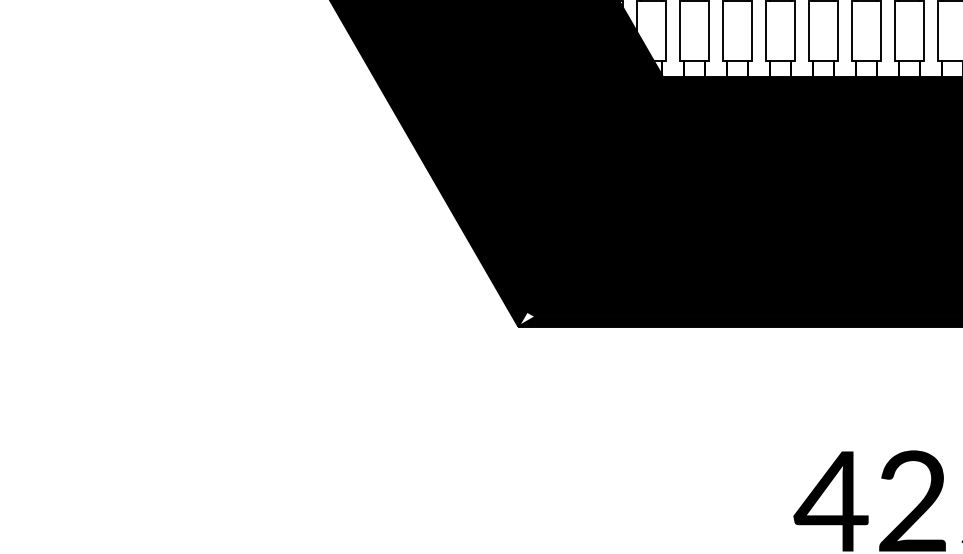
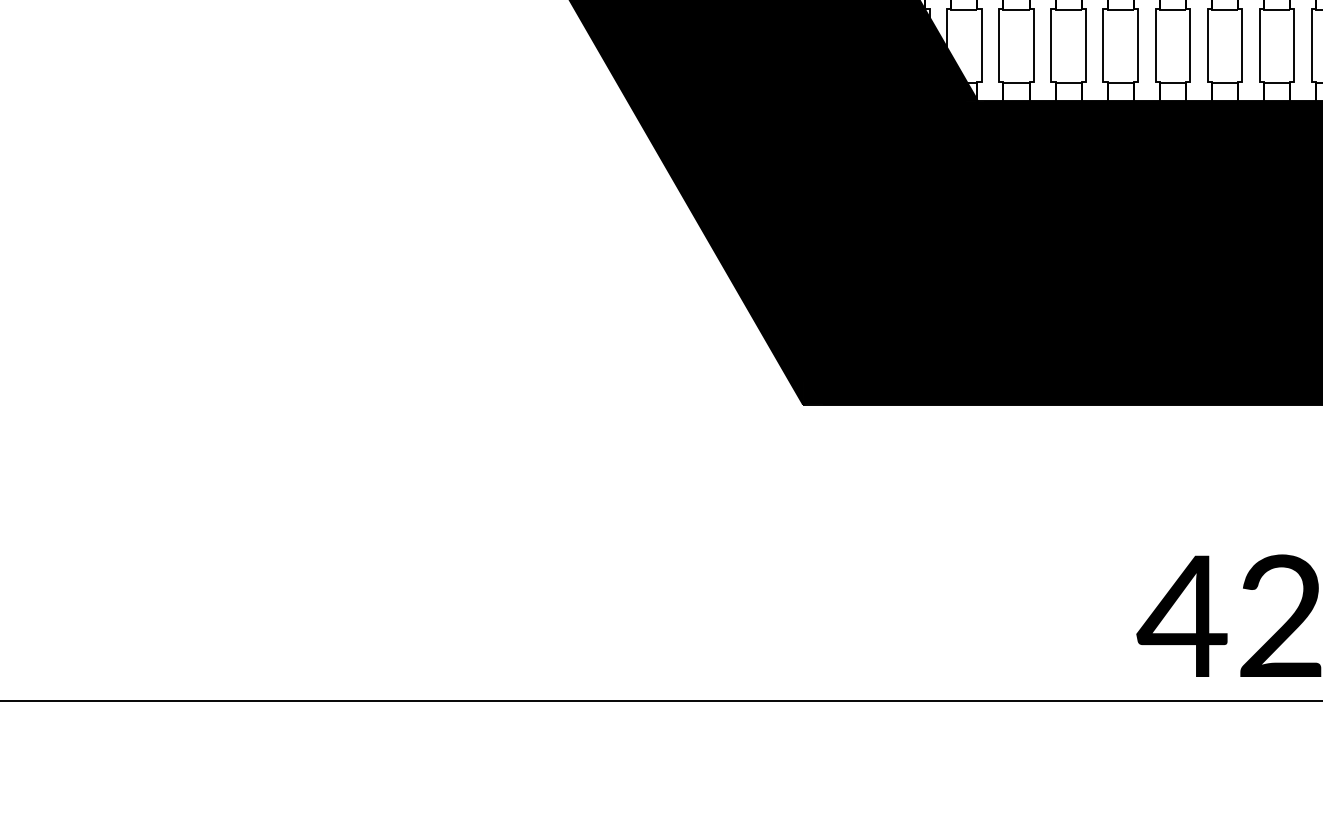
fill: (526, 319) -> (813, 395), added

